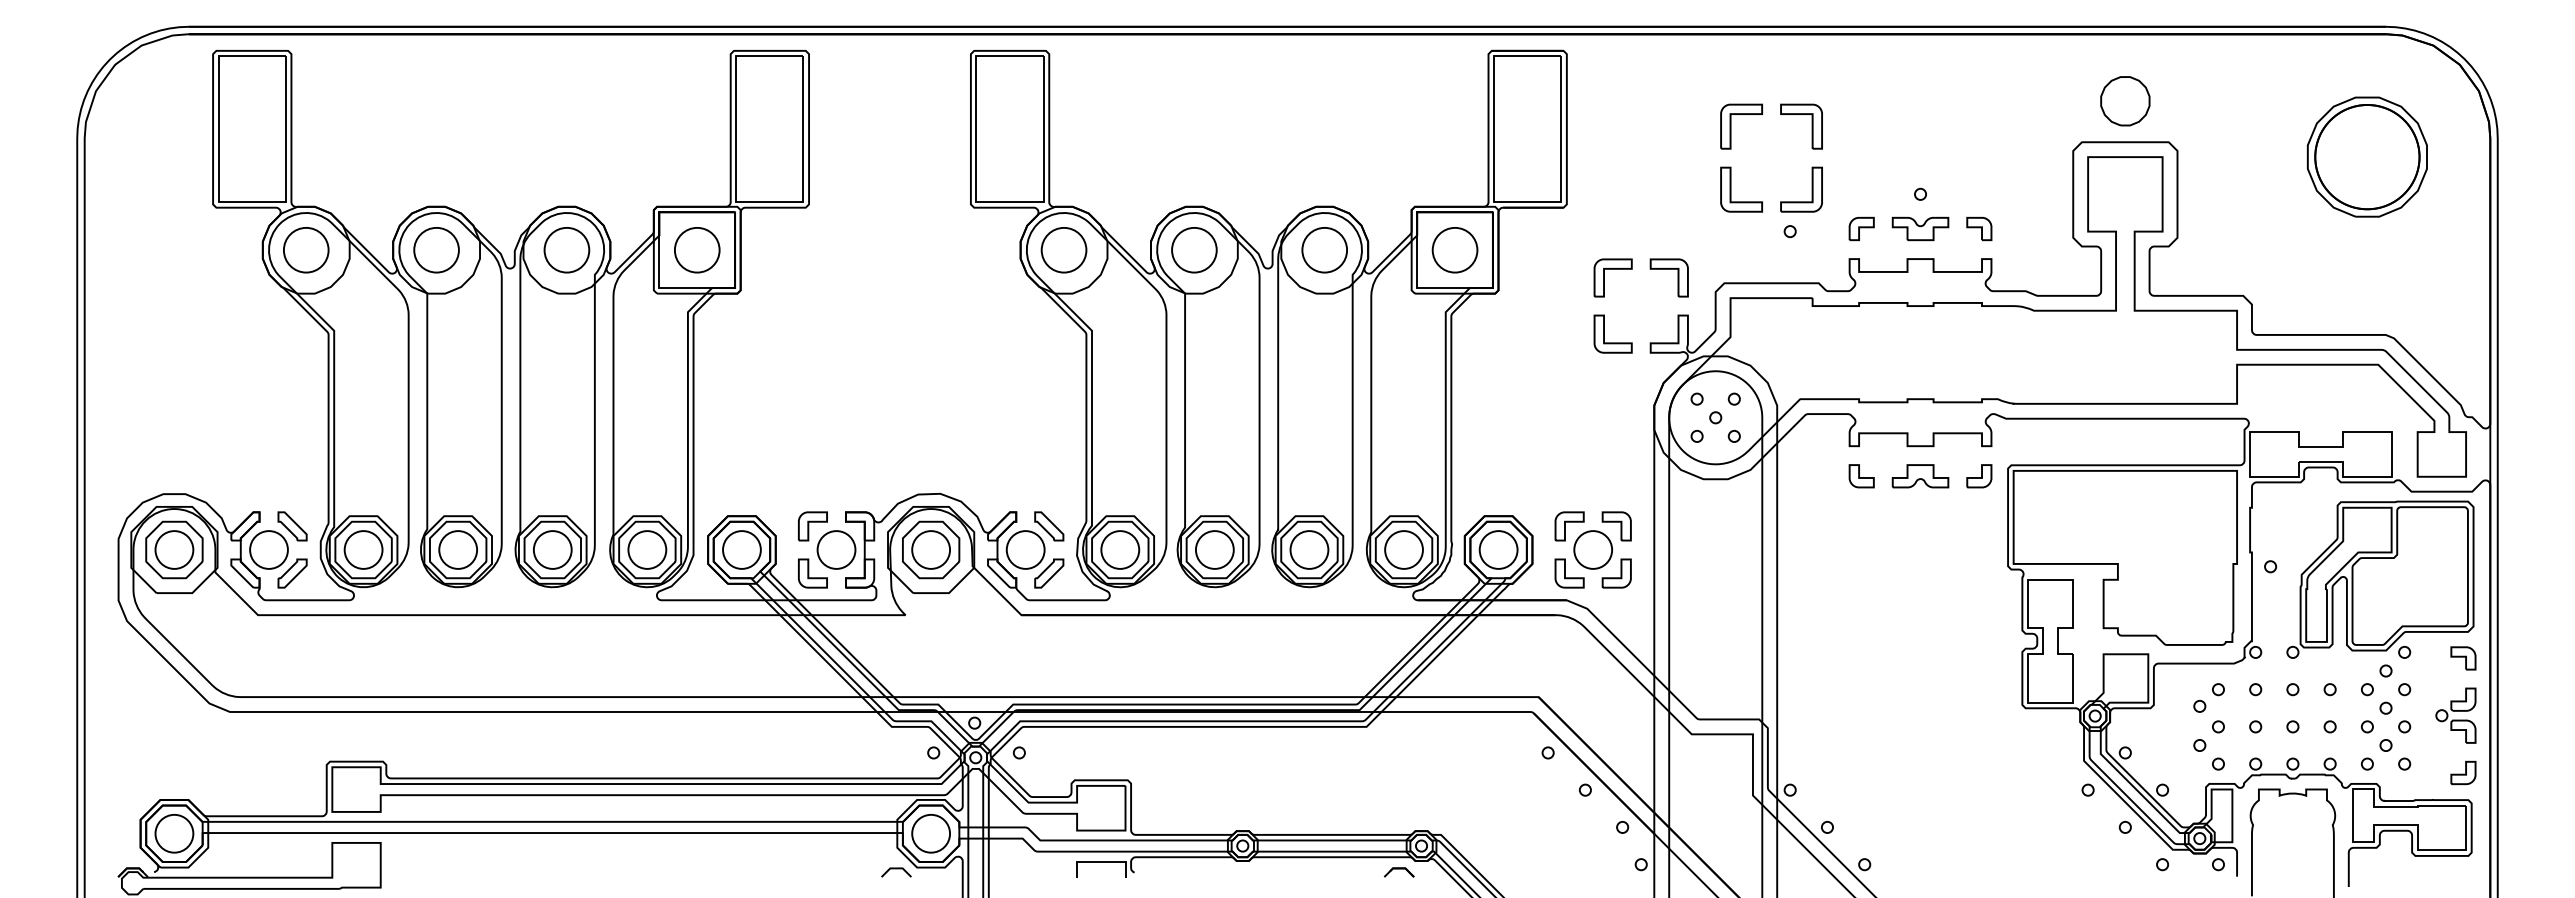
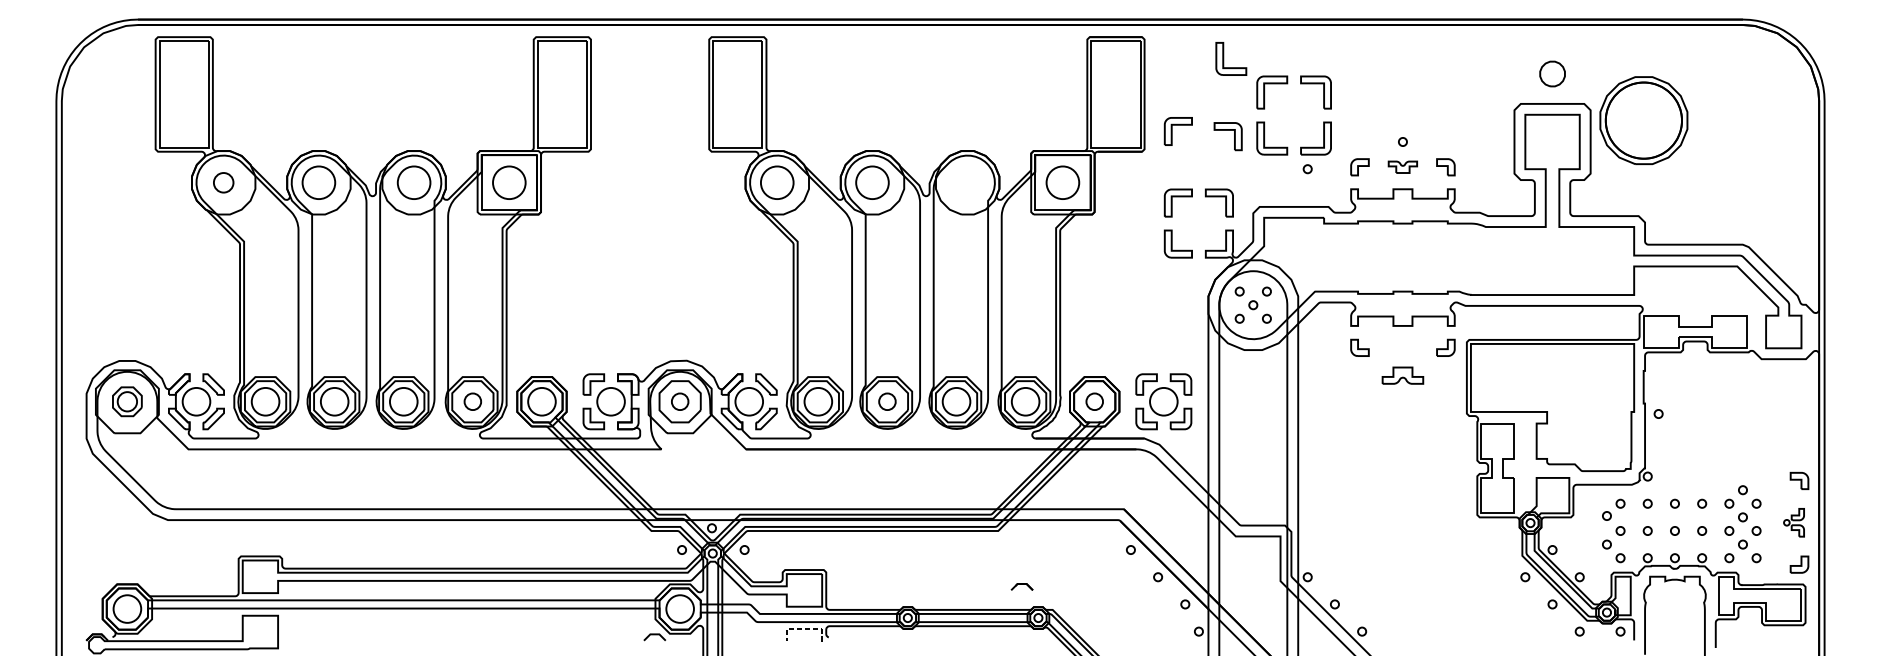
part: (1675, 80) -> (1223, 58), added
part: (2125, 101) -> (1552, 74), size x0.7
part: (2367, 156) -> (1643, 120), moved
part: (1612, 171) -> (1177, 125), added
part: (1680, 178) -> (1227, 130), added
part: (1920, 228) -> (1402, 166), size x0.7
circle: (305, 249) -> (223, 182), size x0.6
circle: (1324, 250) -> (967, 182), removed
part: (1920, 476) -> (1402, 375), moved
part: (174, 549) -> (127, 401), size x0.7
circle: (647, 549) -> (472, 401), size x0.6
circle: (931, 549) -> (680, 401), size x0.6
circle: (1214, 549) -> (887, 401), size x0.6
circle: (1498, 549) -> (1094, 401), size x0.6
part: (2380, 579) -> (1738, 423), removed
part: (2455, 715) -> (1793, 522), size x0.7
line: (1100, 861) -> (803, 629), solid -> dashed
part: (1398, 872) -> (1021, 586), moved

